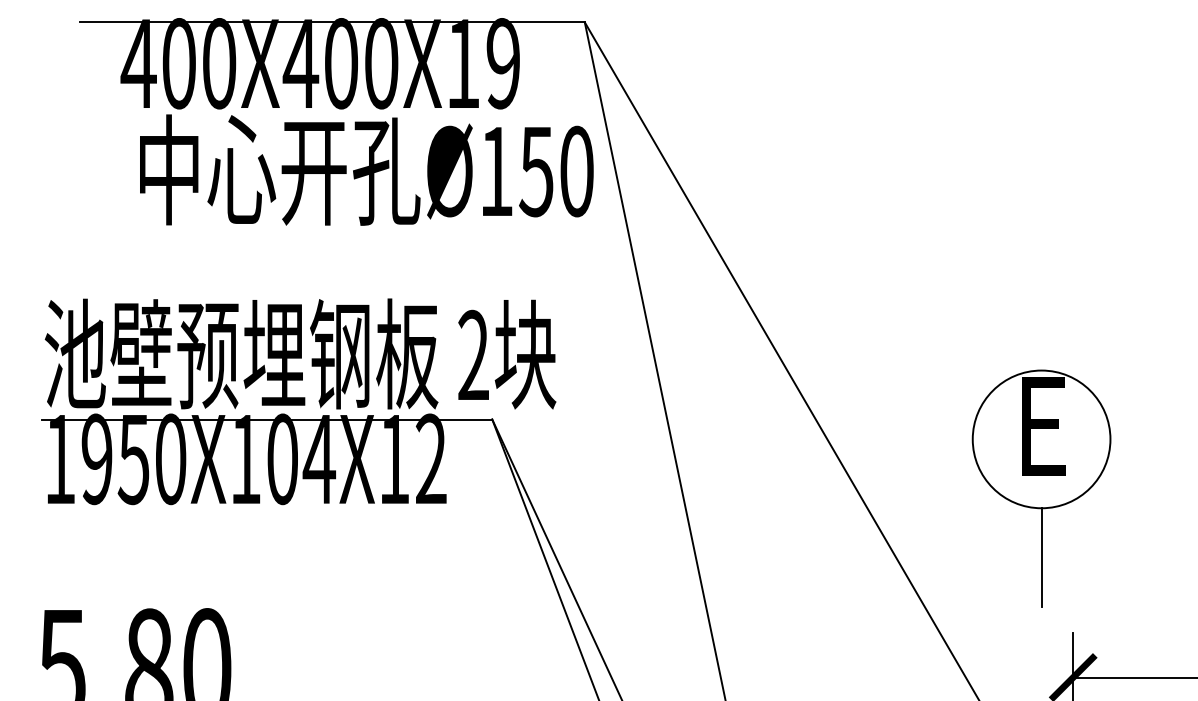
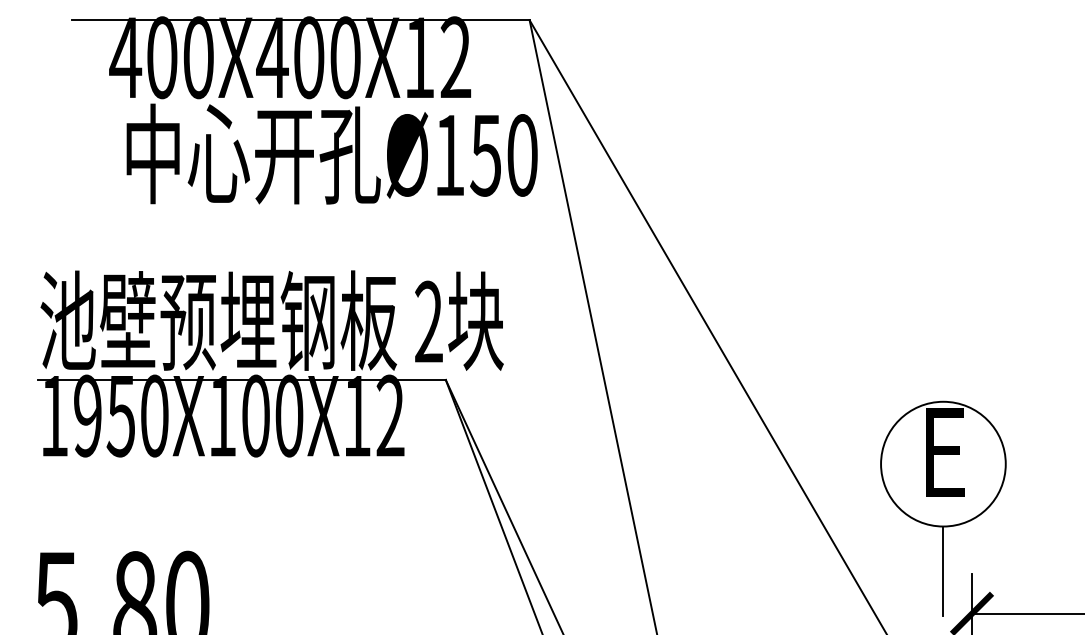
text: (503, 63) -> (455, 57), 400X400X19 -> 400X400X12
text: (319, 459) -> (289, 416), 1950X104X12 -> 1950X100X12
part: (1041, 488) -> (943, 508), moved

